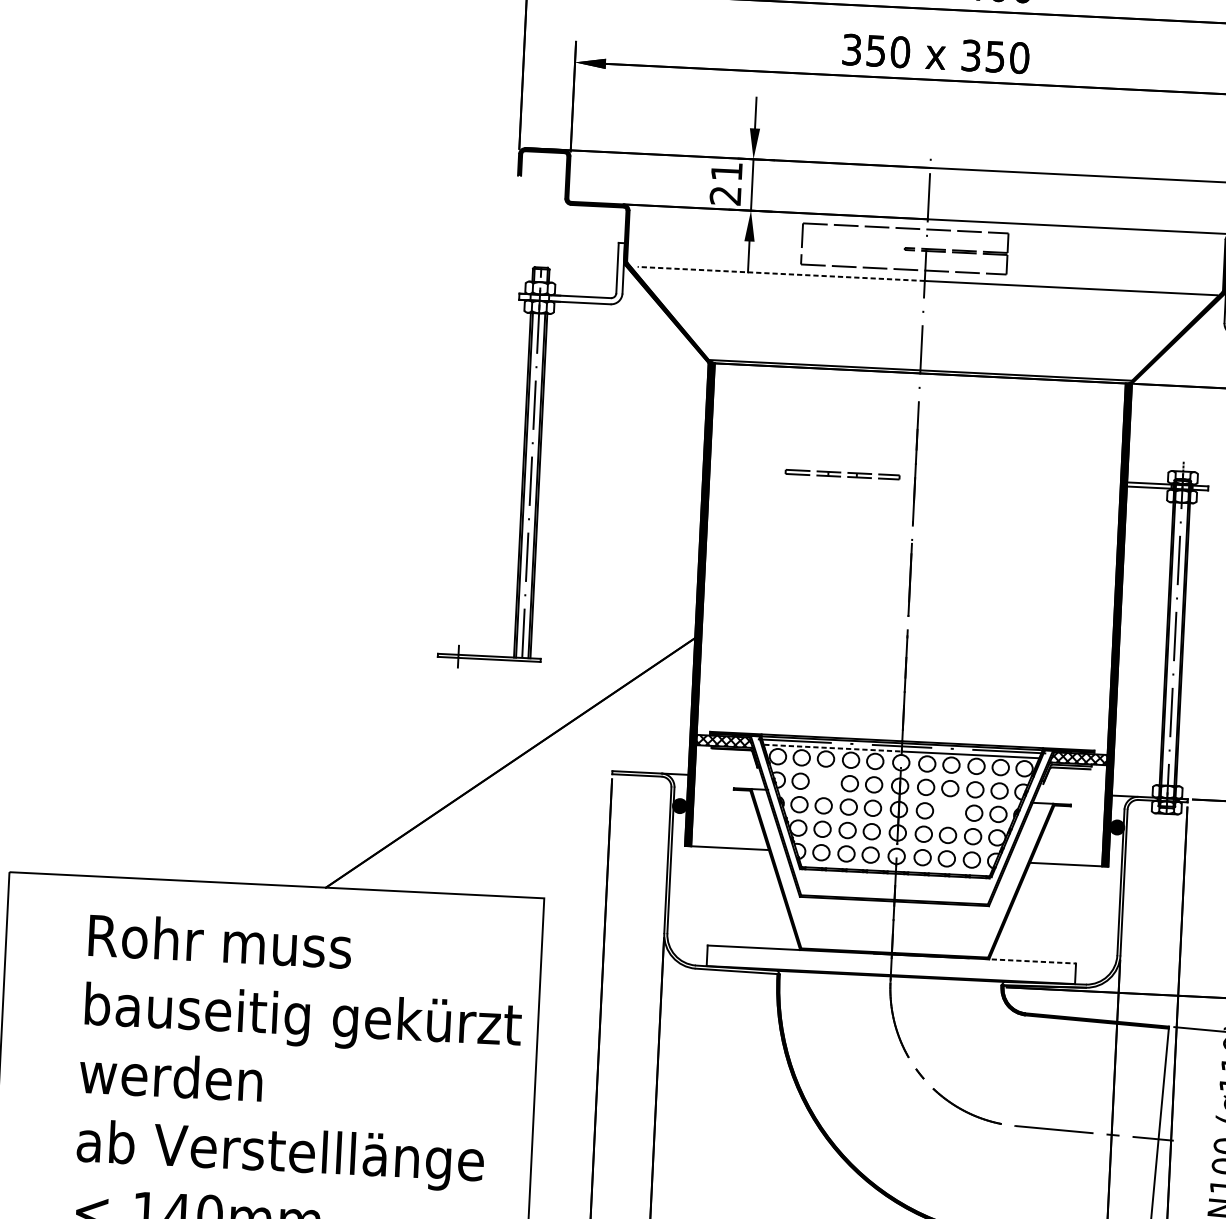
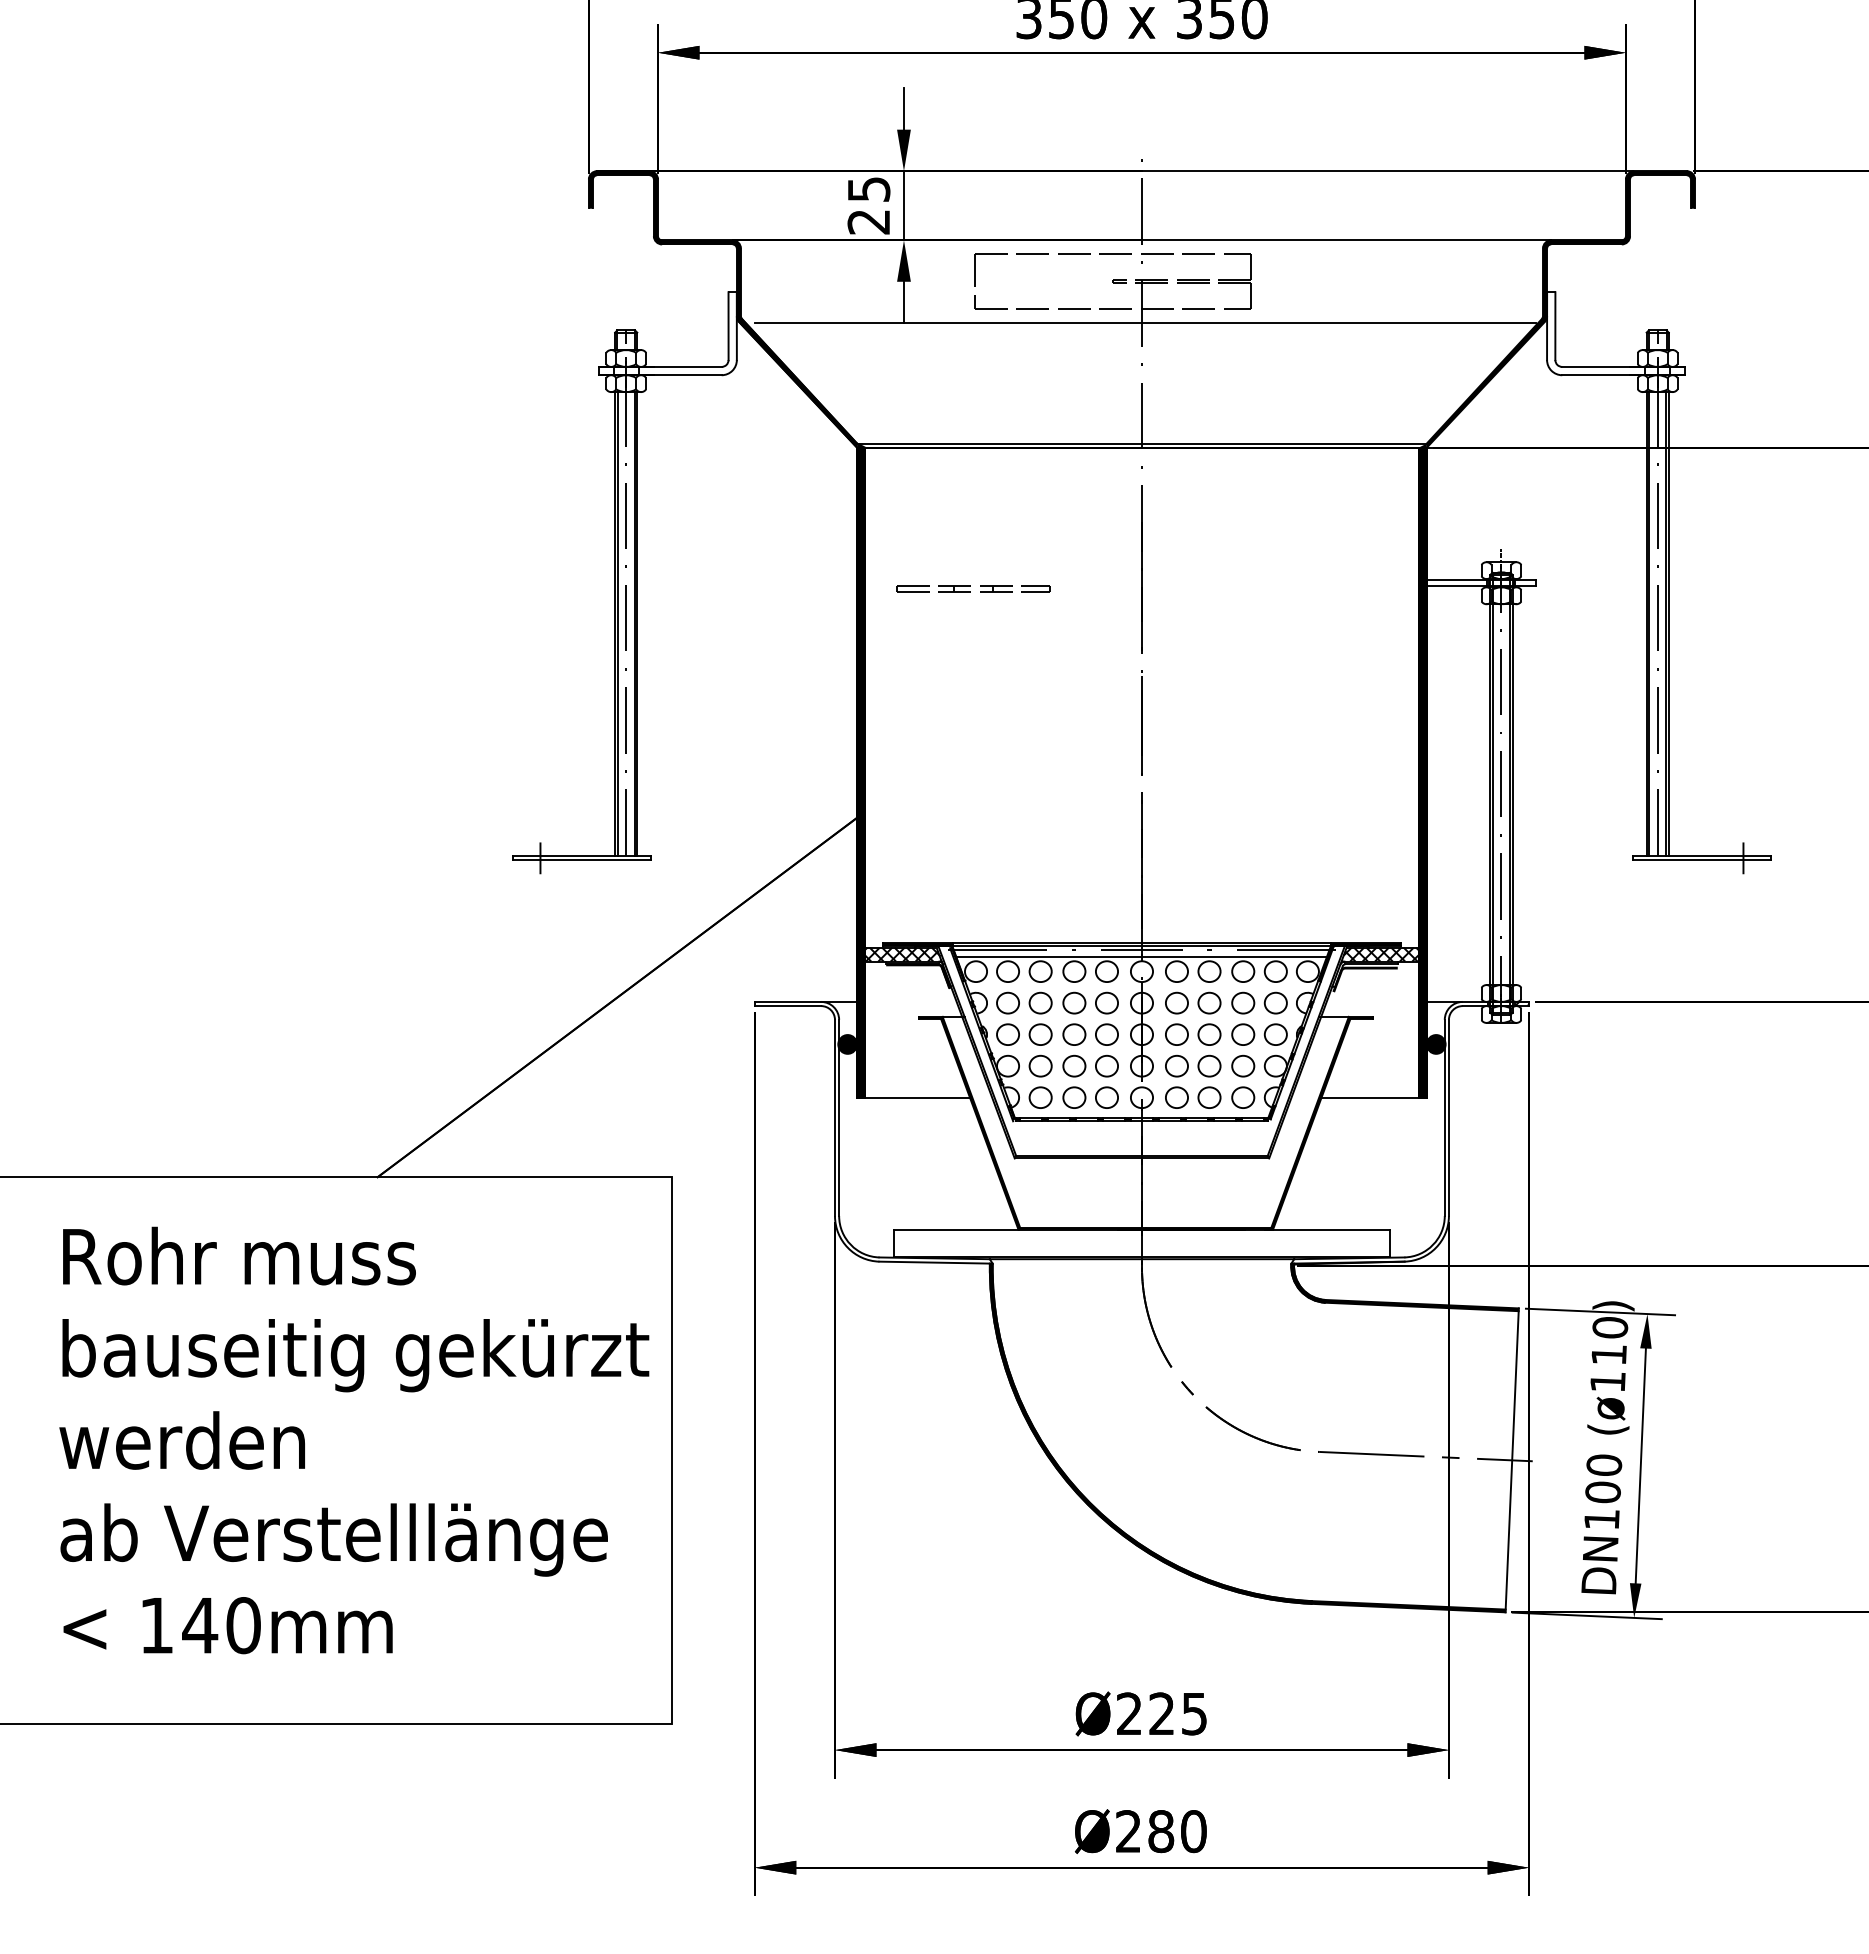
text: (727, 171) -> (869, 189), 21 -> 25
line: (781, 274) -> (948, 323), dashed -> solid
part: (842, 474) -> (973, 588), moved
line: (833, 748) -> (1049, 956), dashed -> solid
part: (824, 781) -> (1040, 1002), added
part: (949, 811) -> (1209, 1034), added
line: (1030, 961) -> (1328, 1229), dashed -> solid

